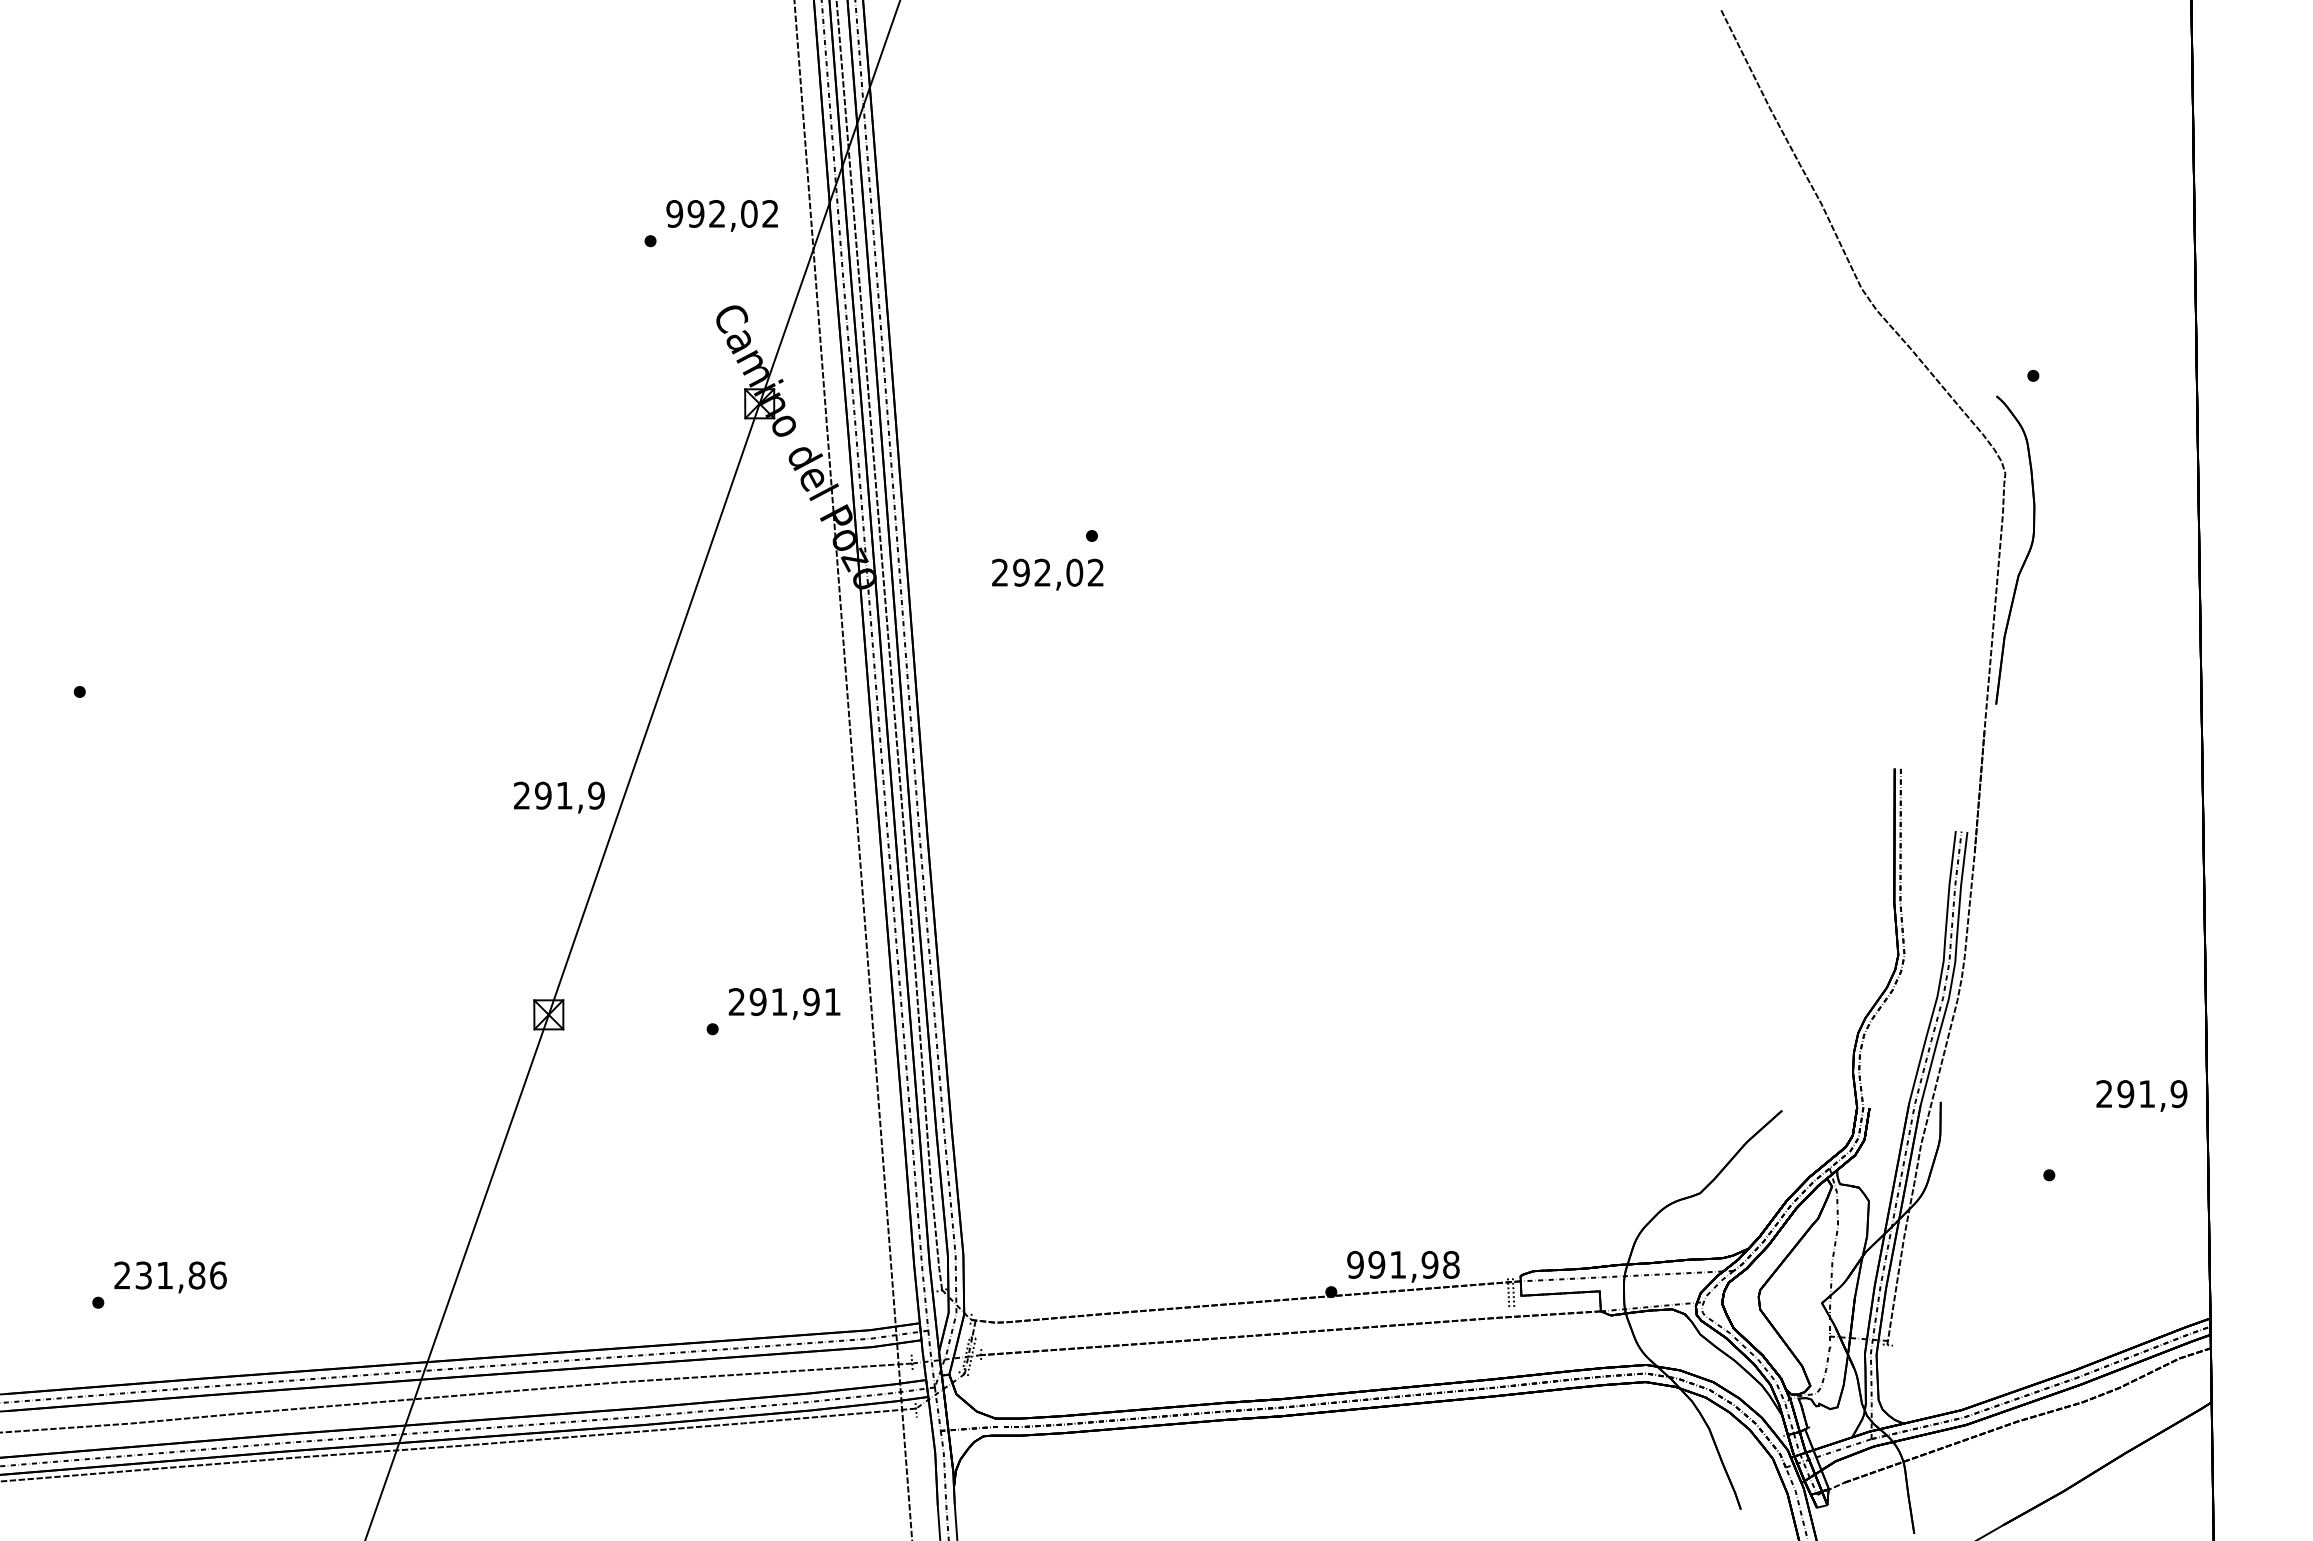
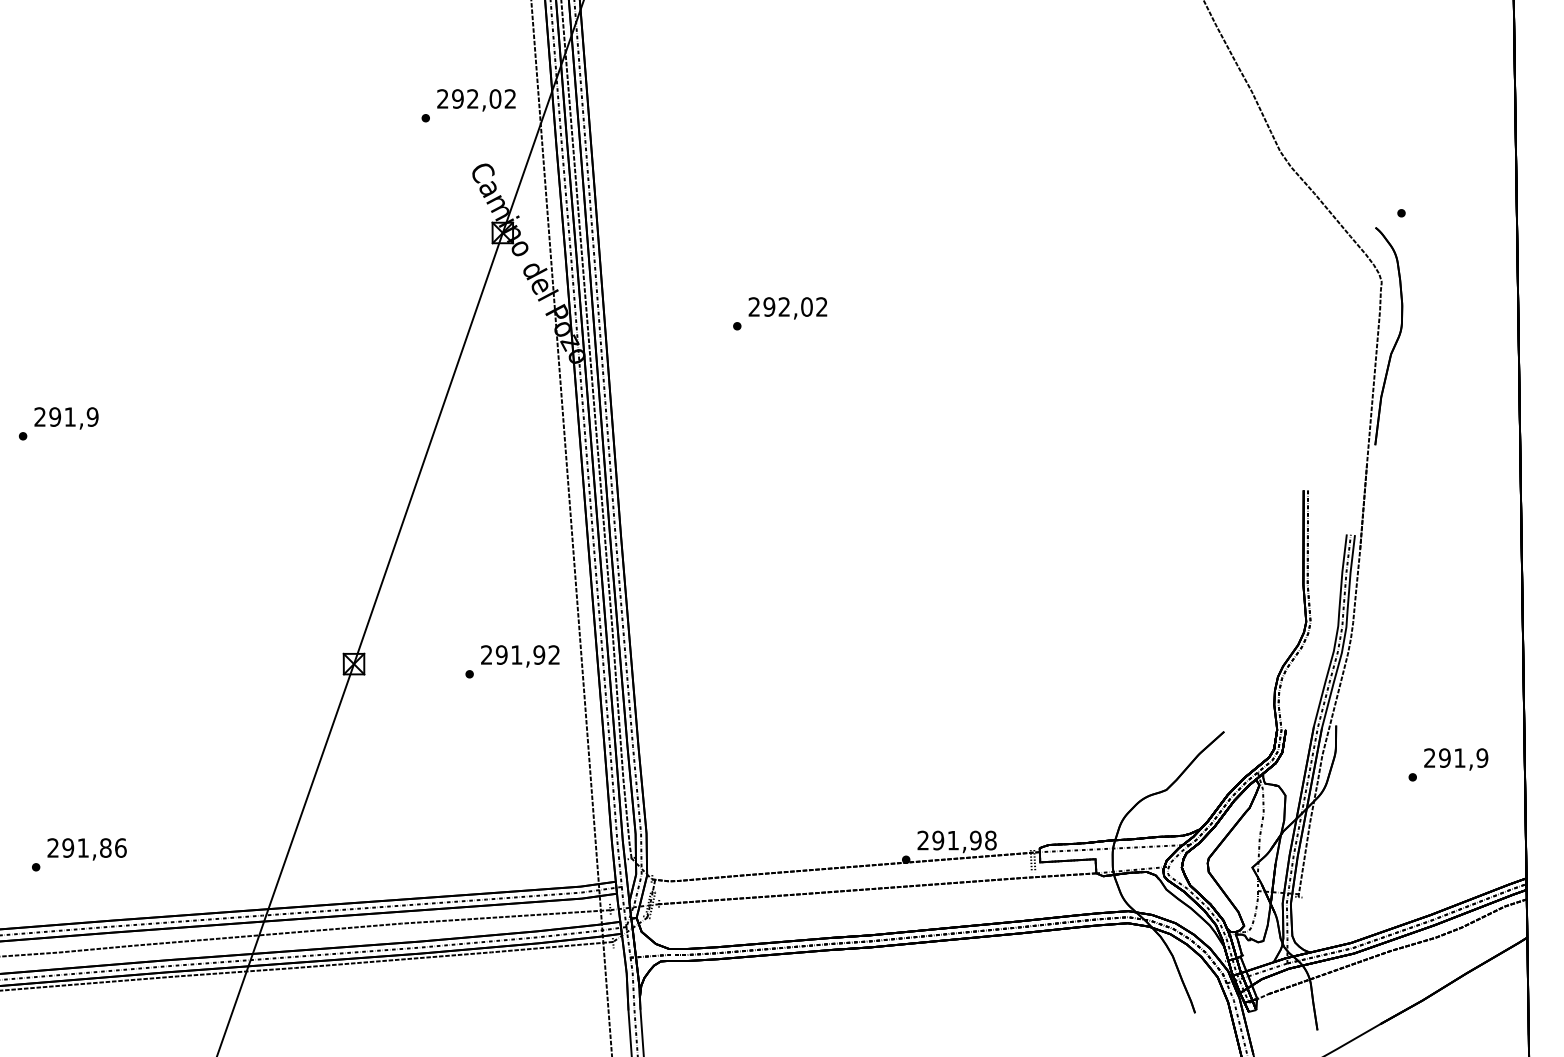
text: (674, 213) -> (442, 98), 992,02 -> 292,02
text: (1047, 574) -> (787, 308), moved
text: (559, 797) -> (66, 418), moved
text: (832, 1001) -> (554, 654), 291,91 -> 291,92
text: (2141, 1095) -> (1455, 759), moved
text: (1355, 1264) -> (923, 840), 991,98 -> 291,98
text: (143, 1275) -> (68, 848), 231,86 -> 291,86

